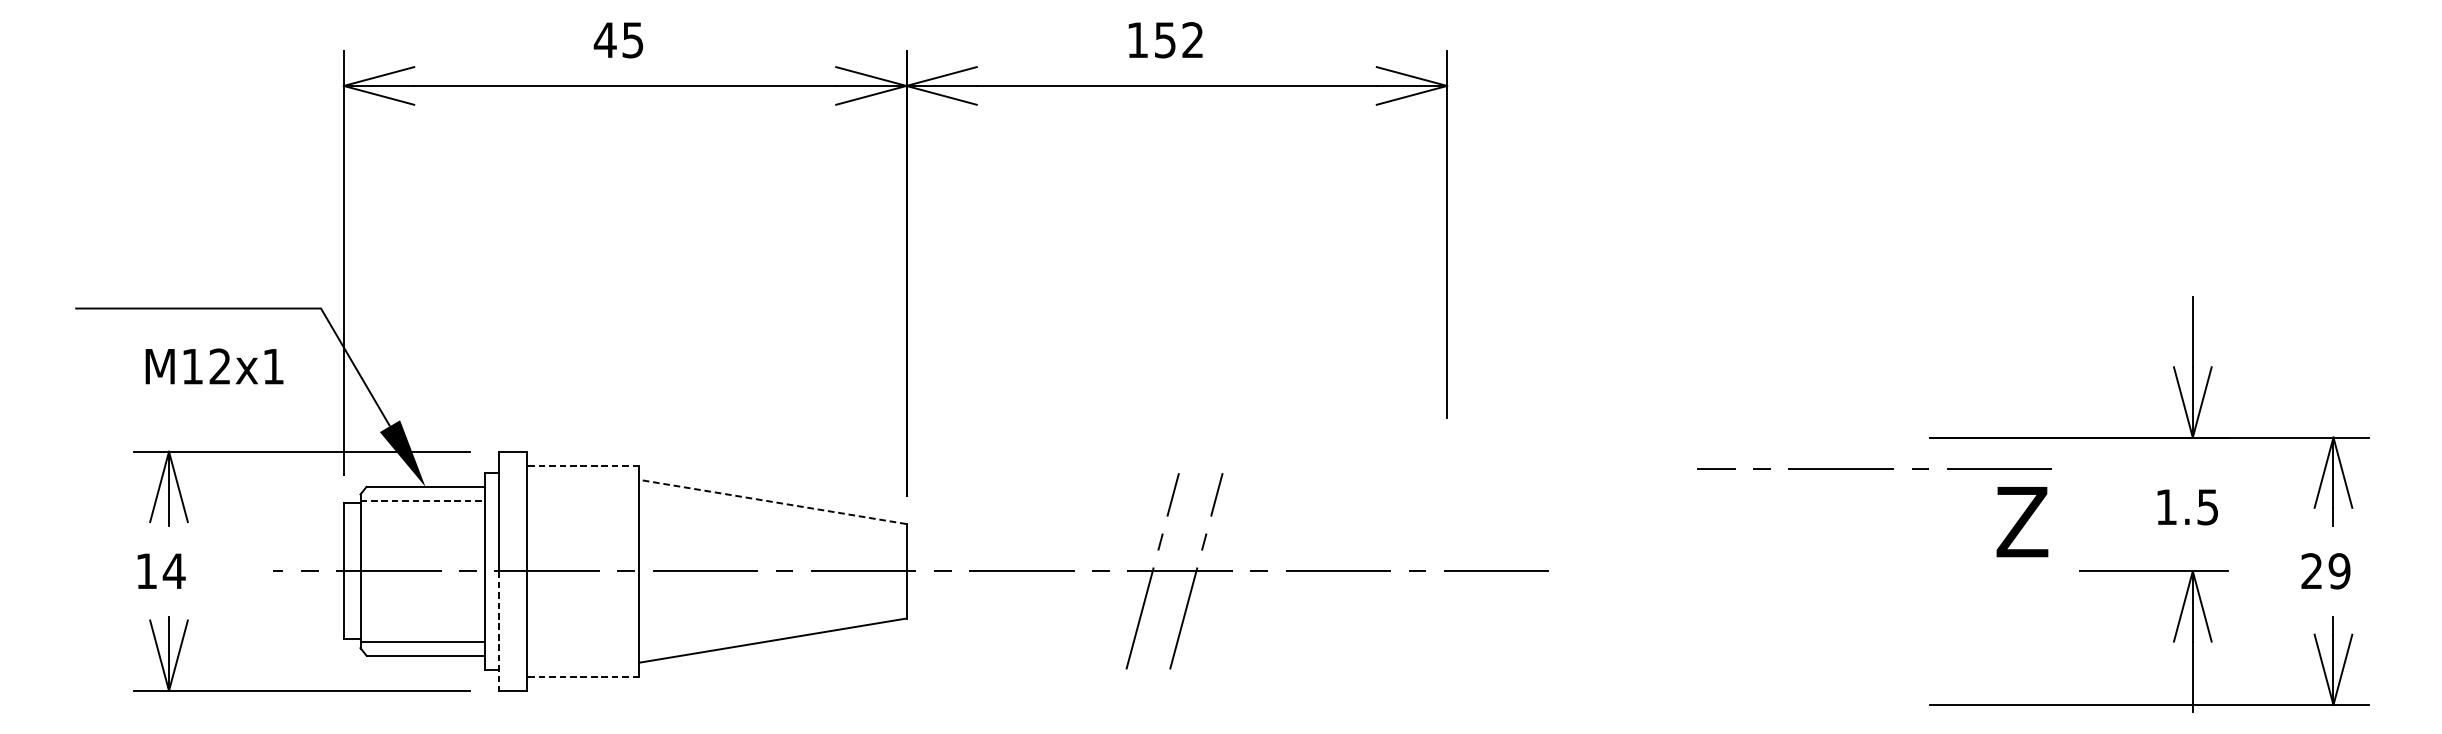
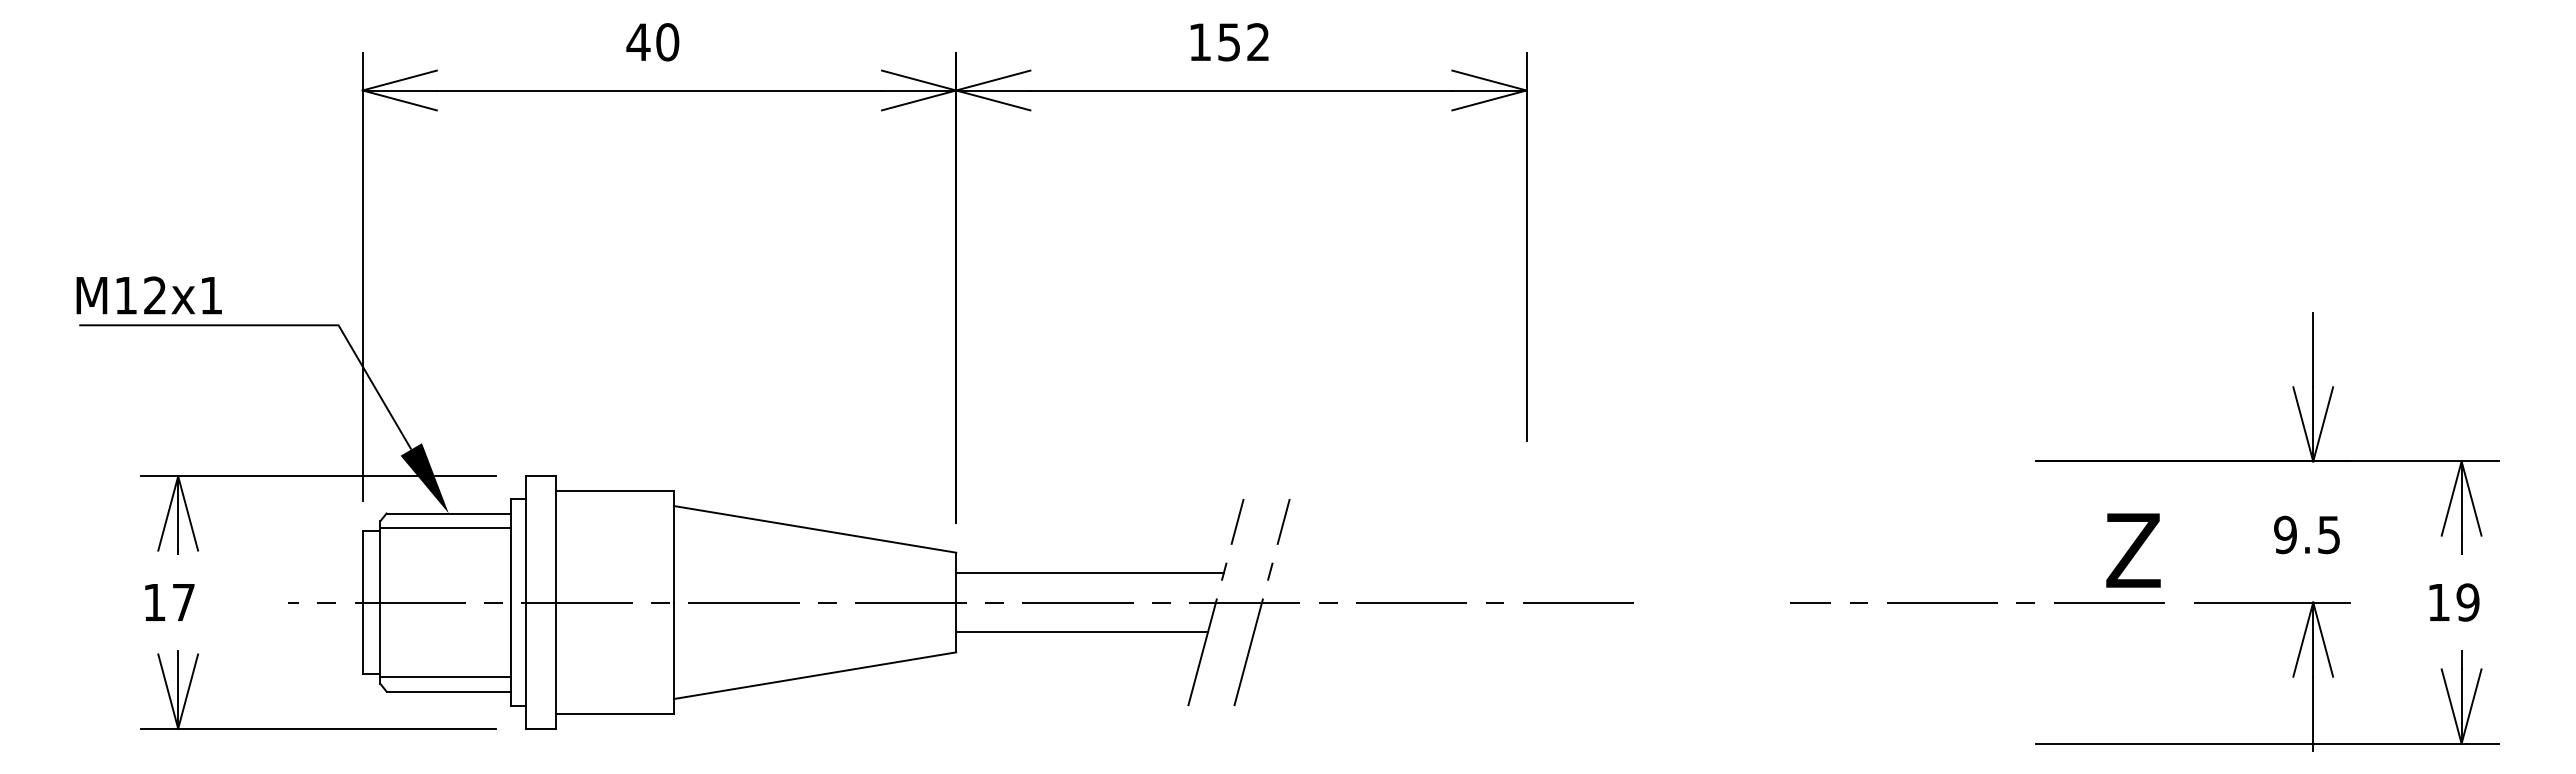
text: (632, 40) -> (667, 42), 45 -> 40
text: (213, 366) -> (148, 295), moved
line: (582, 466) -> (614, 491), dashed -> solid
line: (1874, 468) -> (1977, 602), moved
line: (423, 501) -> (446, 528), dashed -> solid
line: (773, 502) -> (815, 529), dashed -> solid
text: (2166, 506) -> (2285, 534), 1.5 -> 9.5
line: (1032, 543) -> (1089, 573), added
text: (2311, 570) -> (2438, 601), 29 -> 19
text: (174, 571) -> (183, 602), 14 -> 17
line: (1026, 598) -> (1082, 631), added
line: (498, 631) -> (525, 666), dashed -> solid
line: (582, 676) -> (614, 713), dashed -> solid

